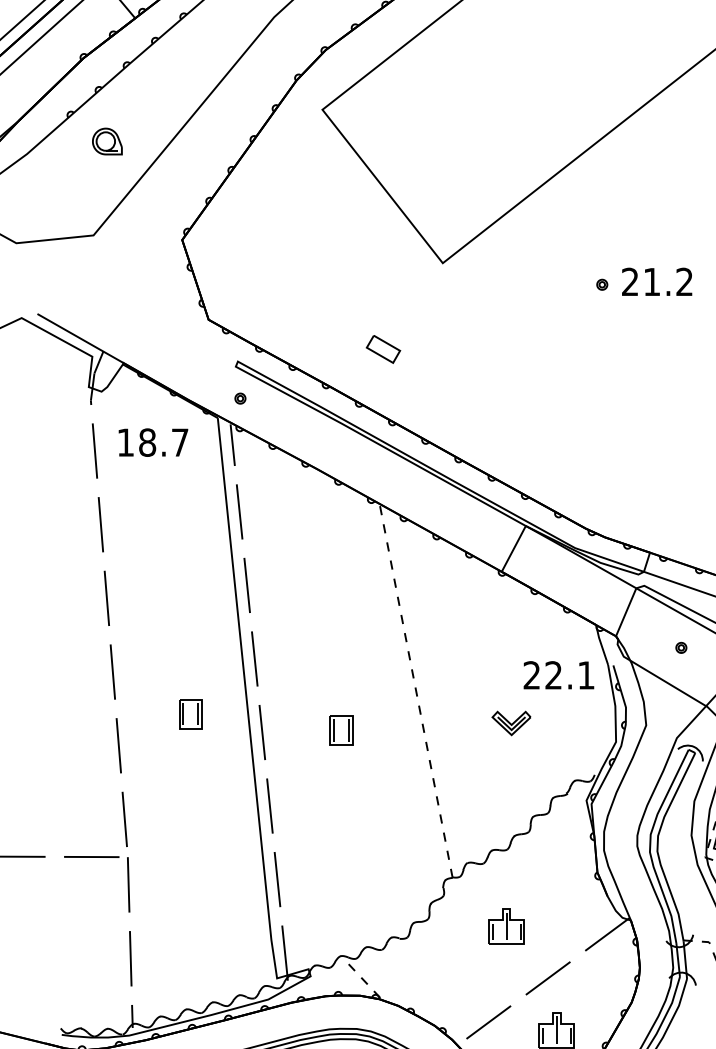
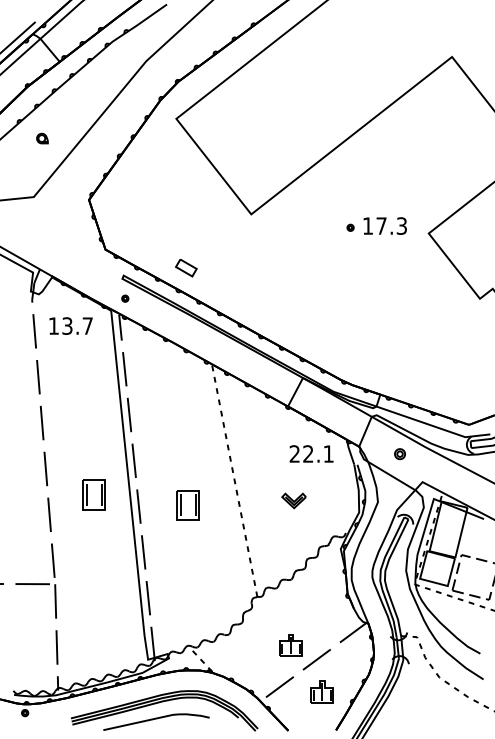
part: (107, 141) -> (42, 138), size x0.6
text: (656, 281) -> (384, 225), 21.2 -> 17.3
part: (383, 350) -> (186, 268), moved
text: (147, 441) -> (67, 325), 18.7 -> 13.7
part: (680, 647) -> (399, 453), size x1.6
text: (558, 674) -> (311, 453), moved
part: (190, 714) -> (94, 495), size x1.6
part: (340, 730) -> (187, 505), size x1.6
part: (505, 926) -> (290, 645), moved

